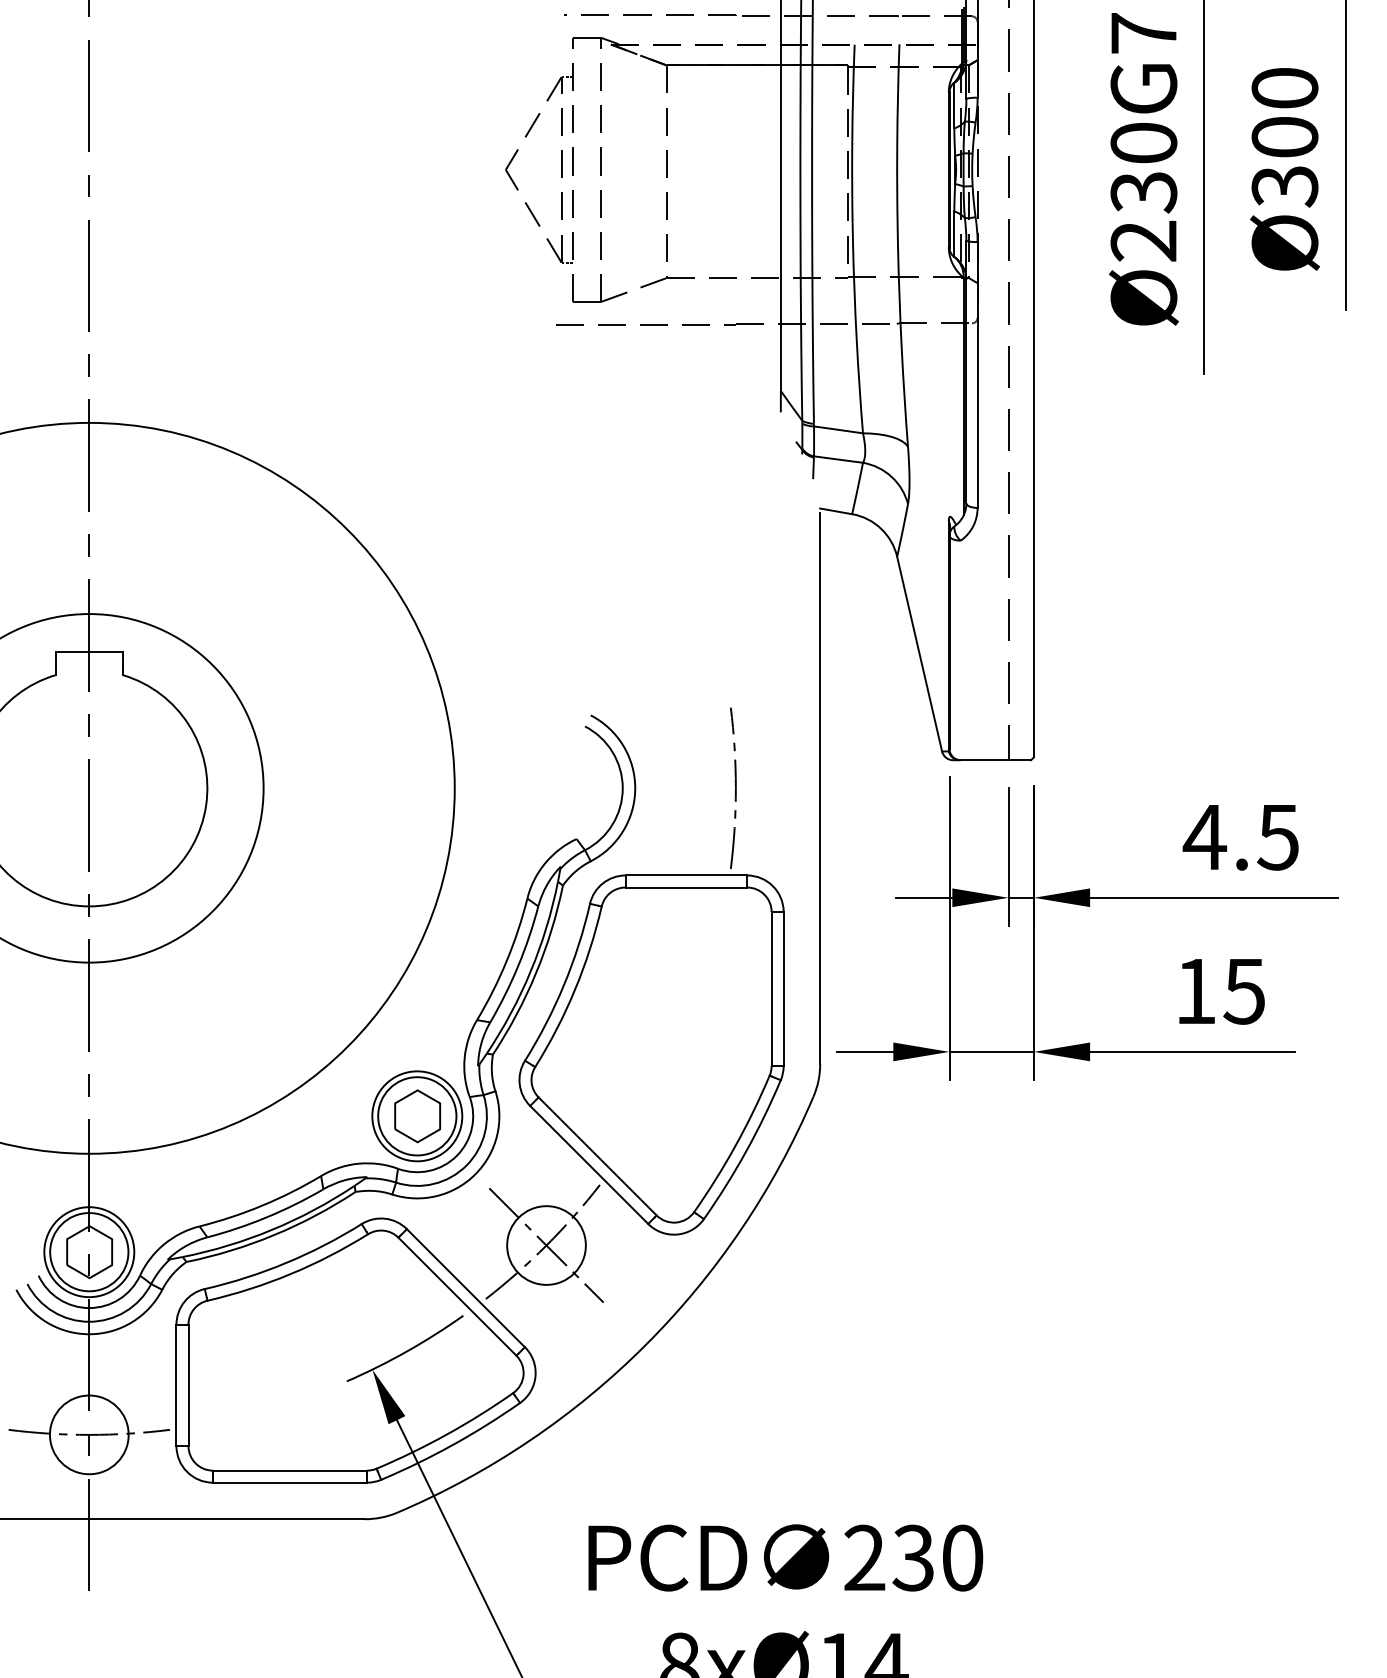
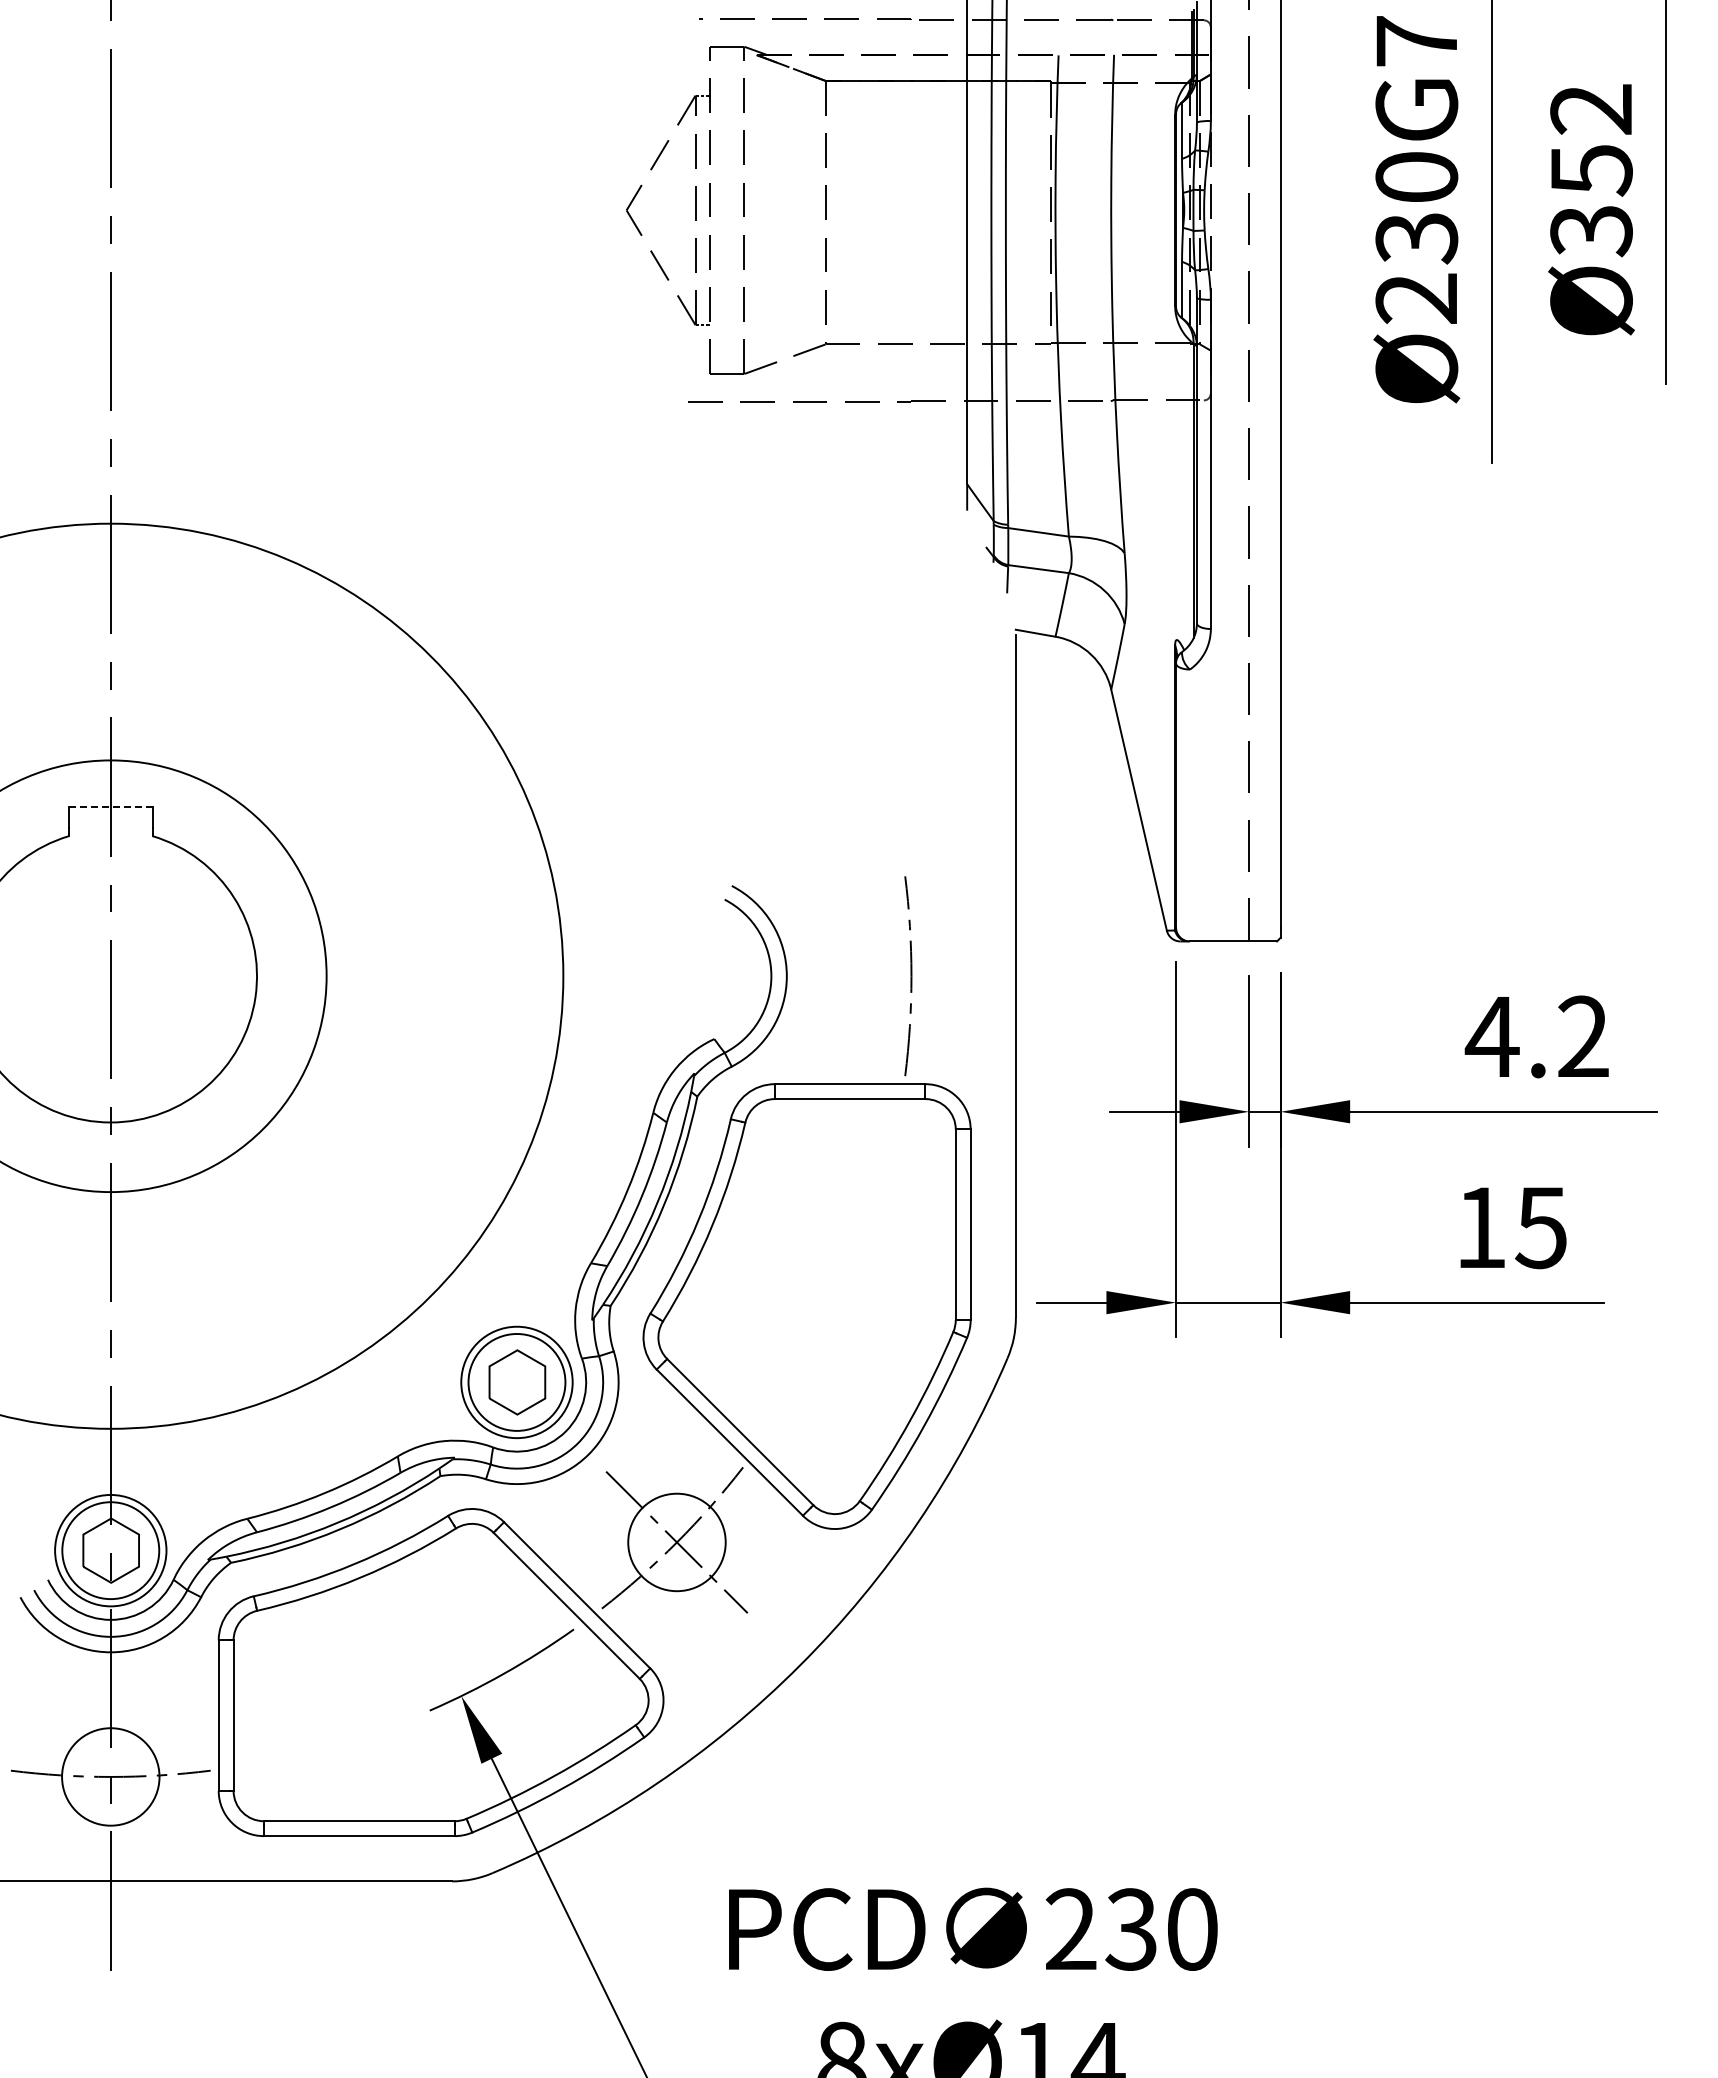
text: (1284, 113) -> (1591, 140), Ø300 -> Ø352
line: (89, 652) -> (110, 807), solid -> dashed
text: (1277, 836) -> (1582, 1036), 4.5 -> 4.2

